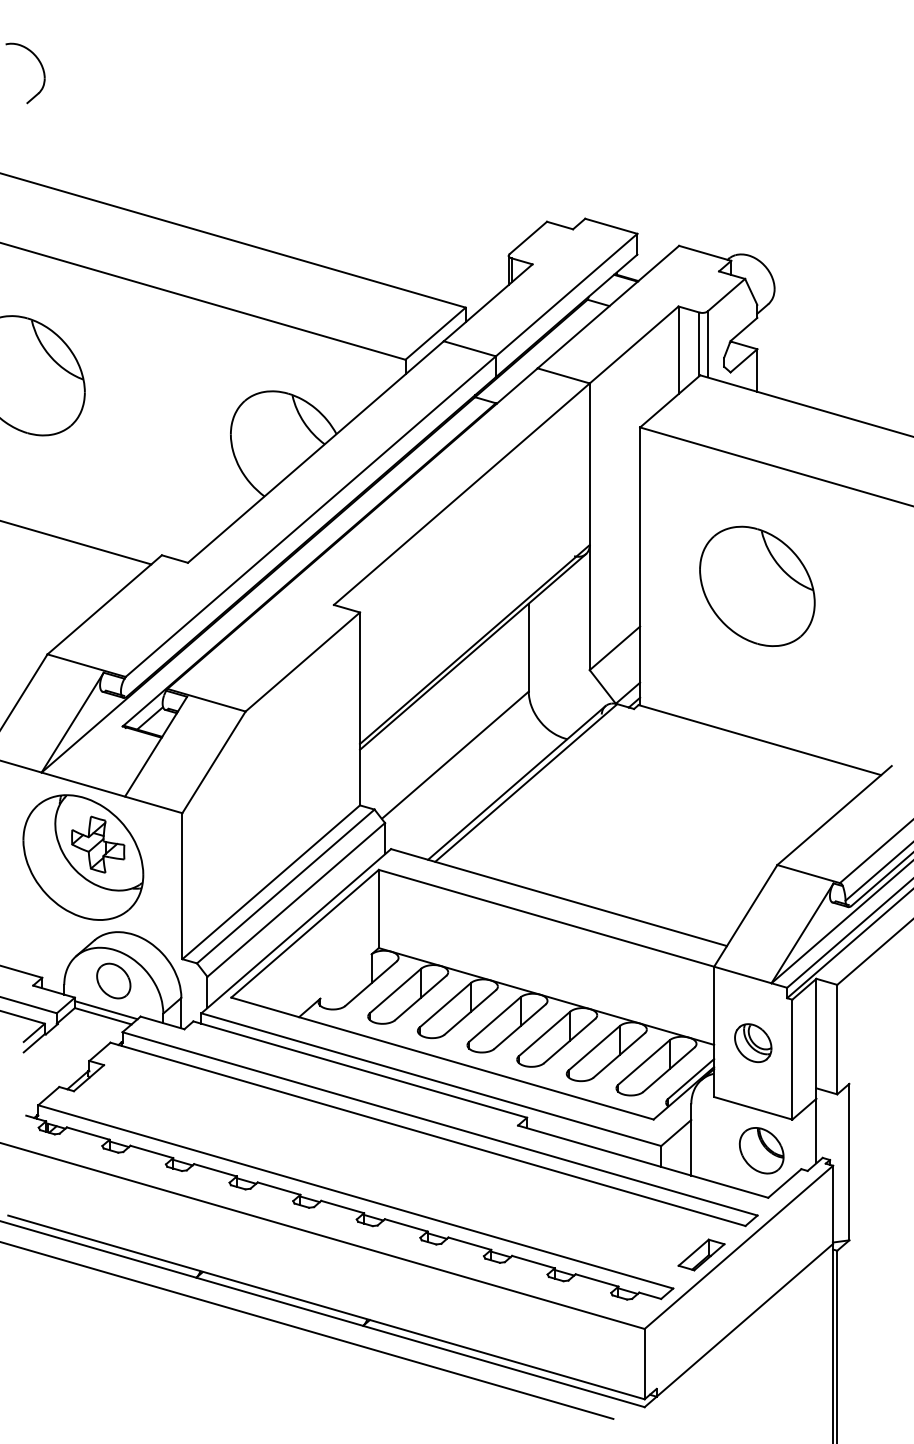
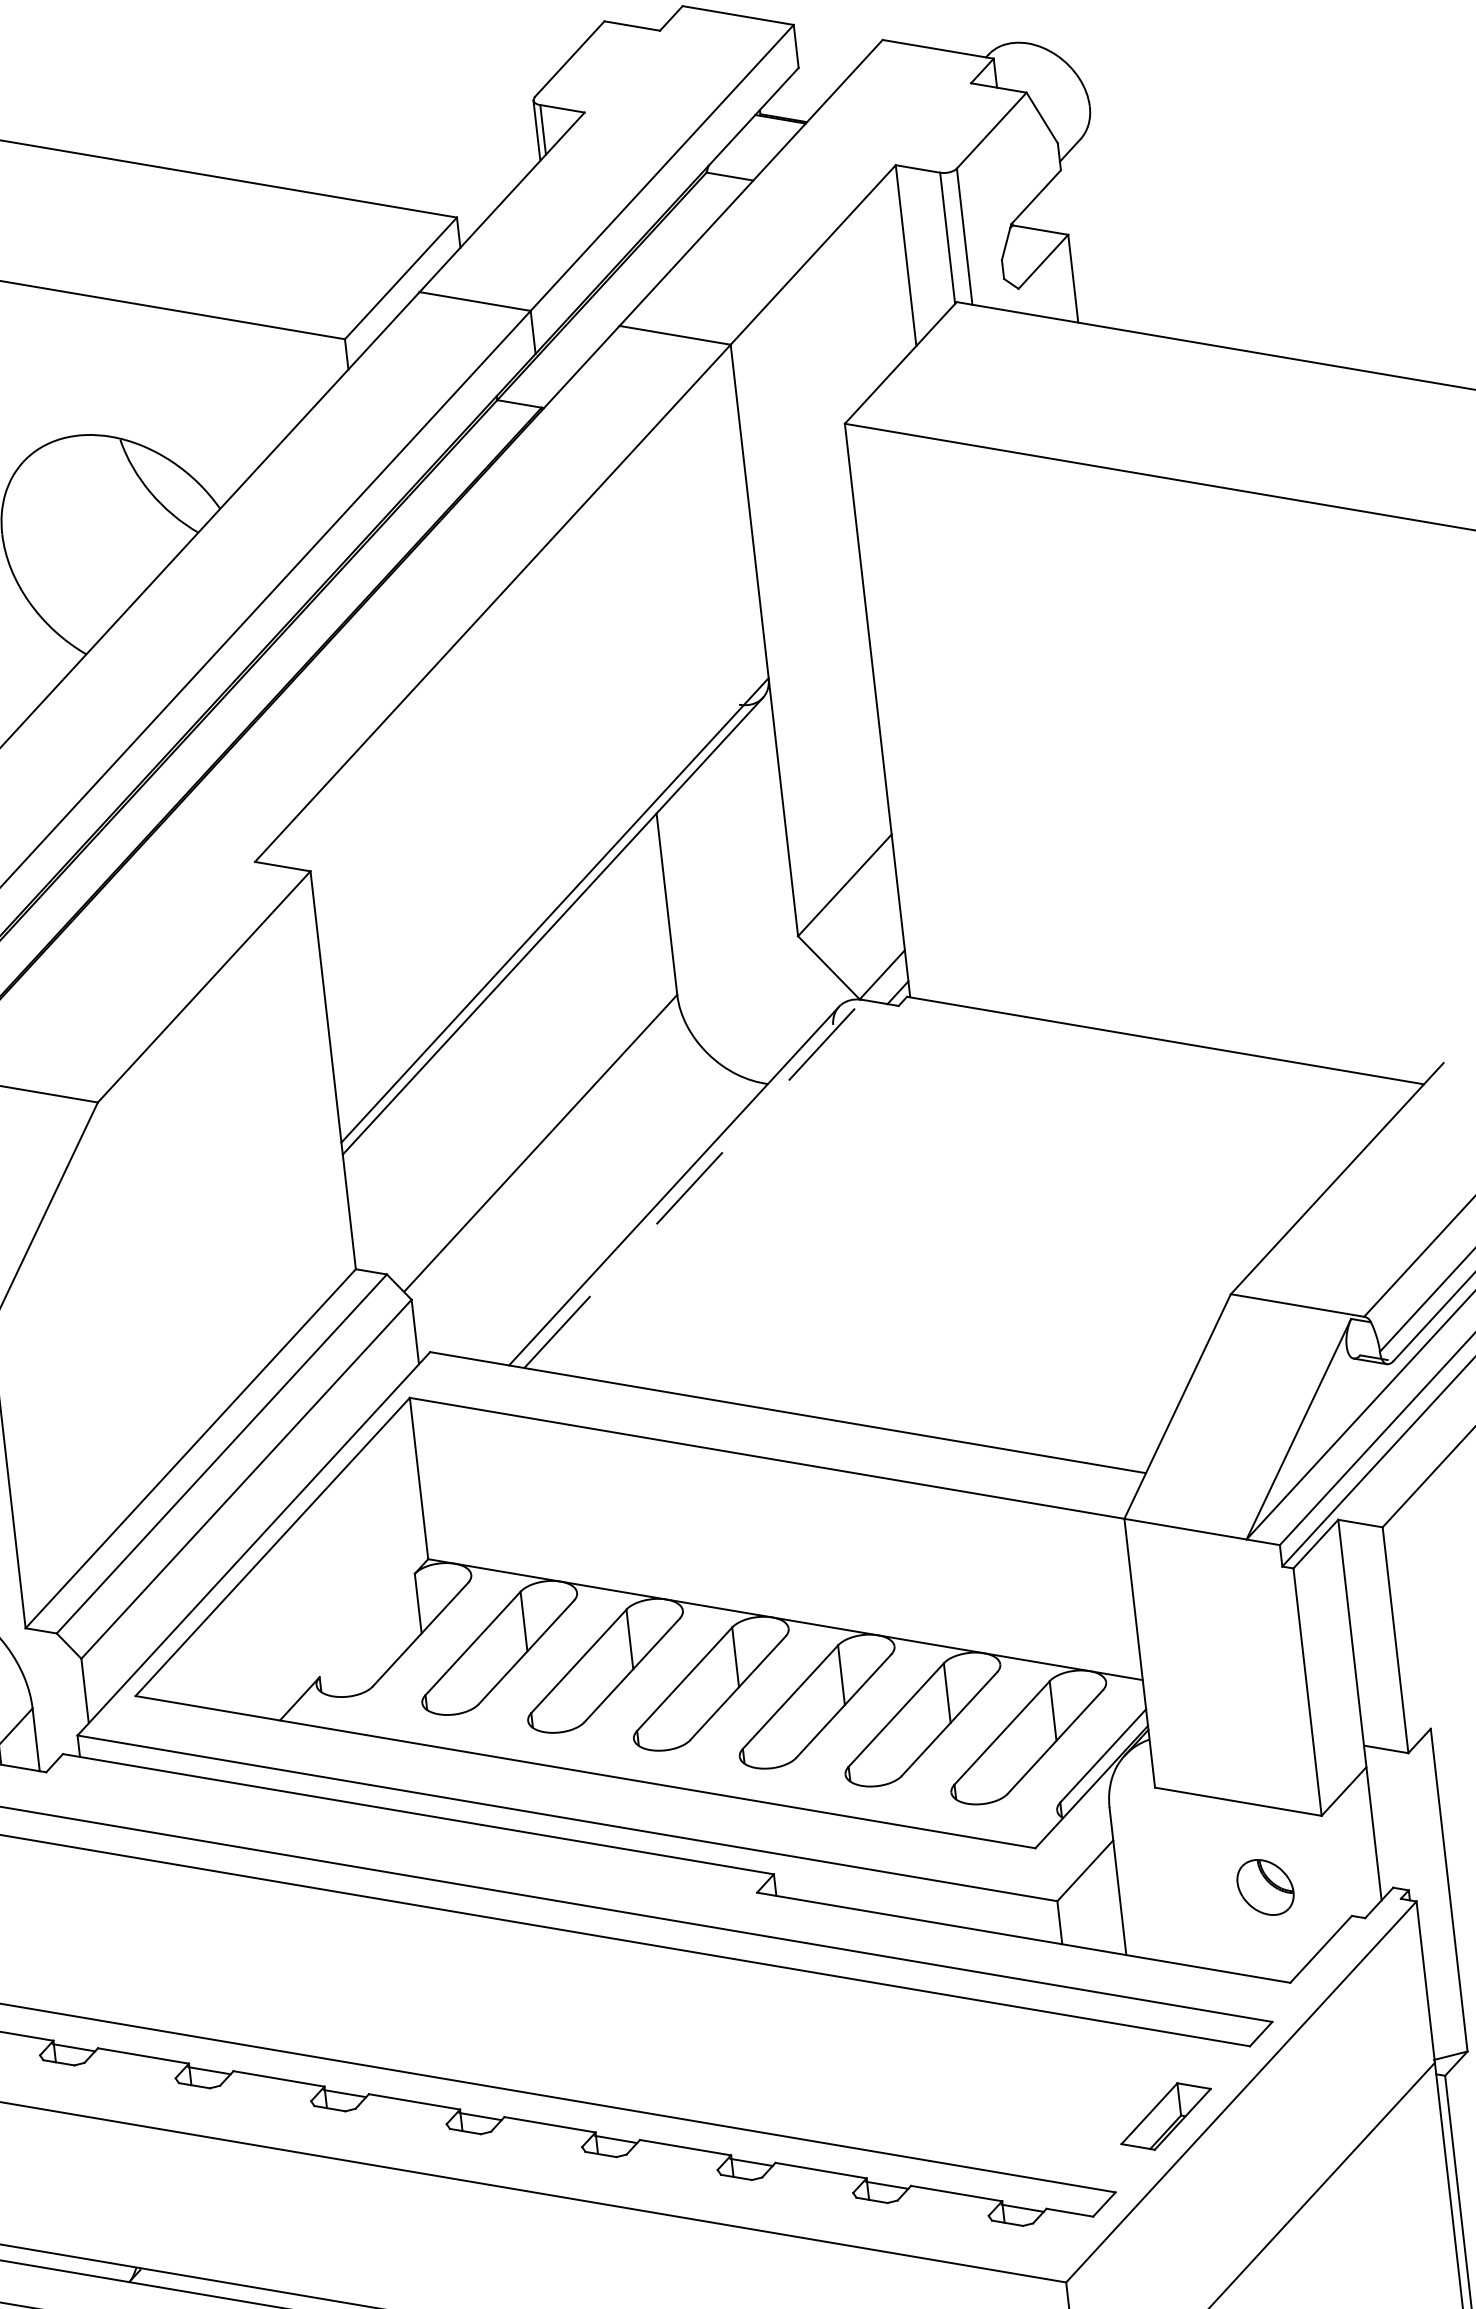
part: (757, 585) -> (1124, 722), removed
line: (526, 782) -> (693, 1182), solid -> dashed
part: (753, 1042) -> (1223, 1665), removed
part: (761, 1150) -> (1265, 1886), size x0.6

